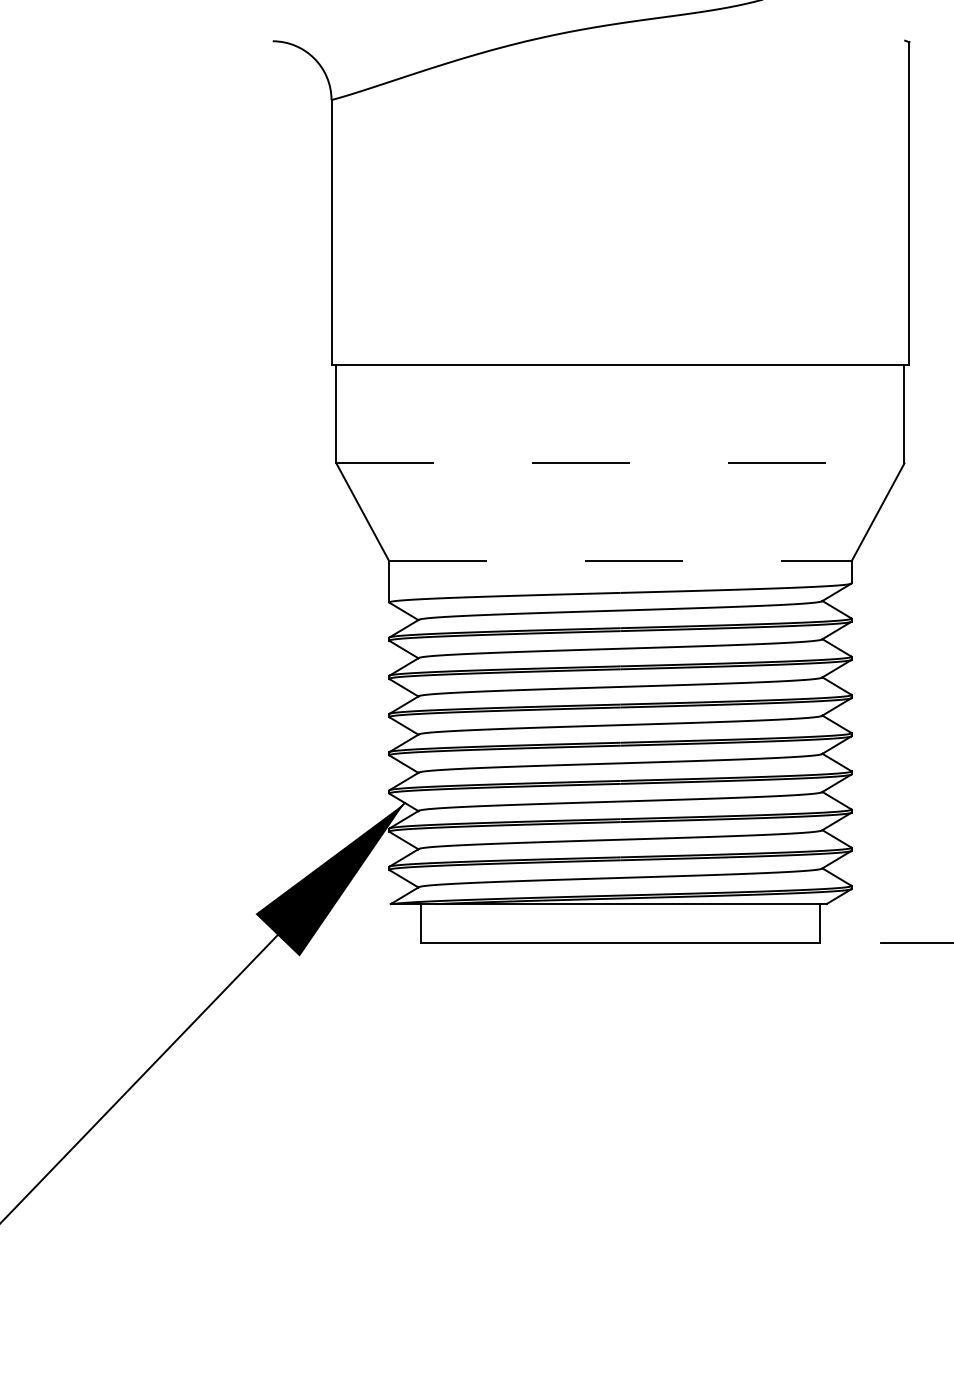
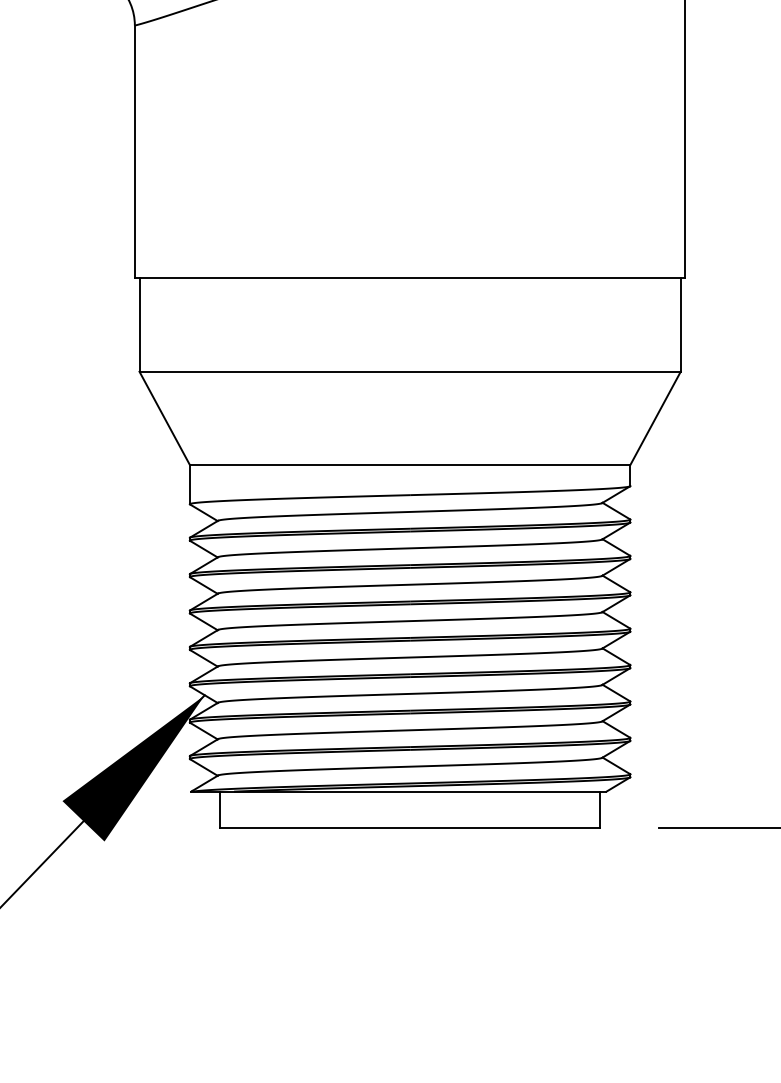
line: (620, 463) -> (410, 371), dashed -> solid
line: (620, 561) -> (410, 465), dashed -> solid

